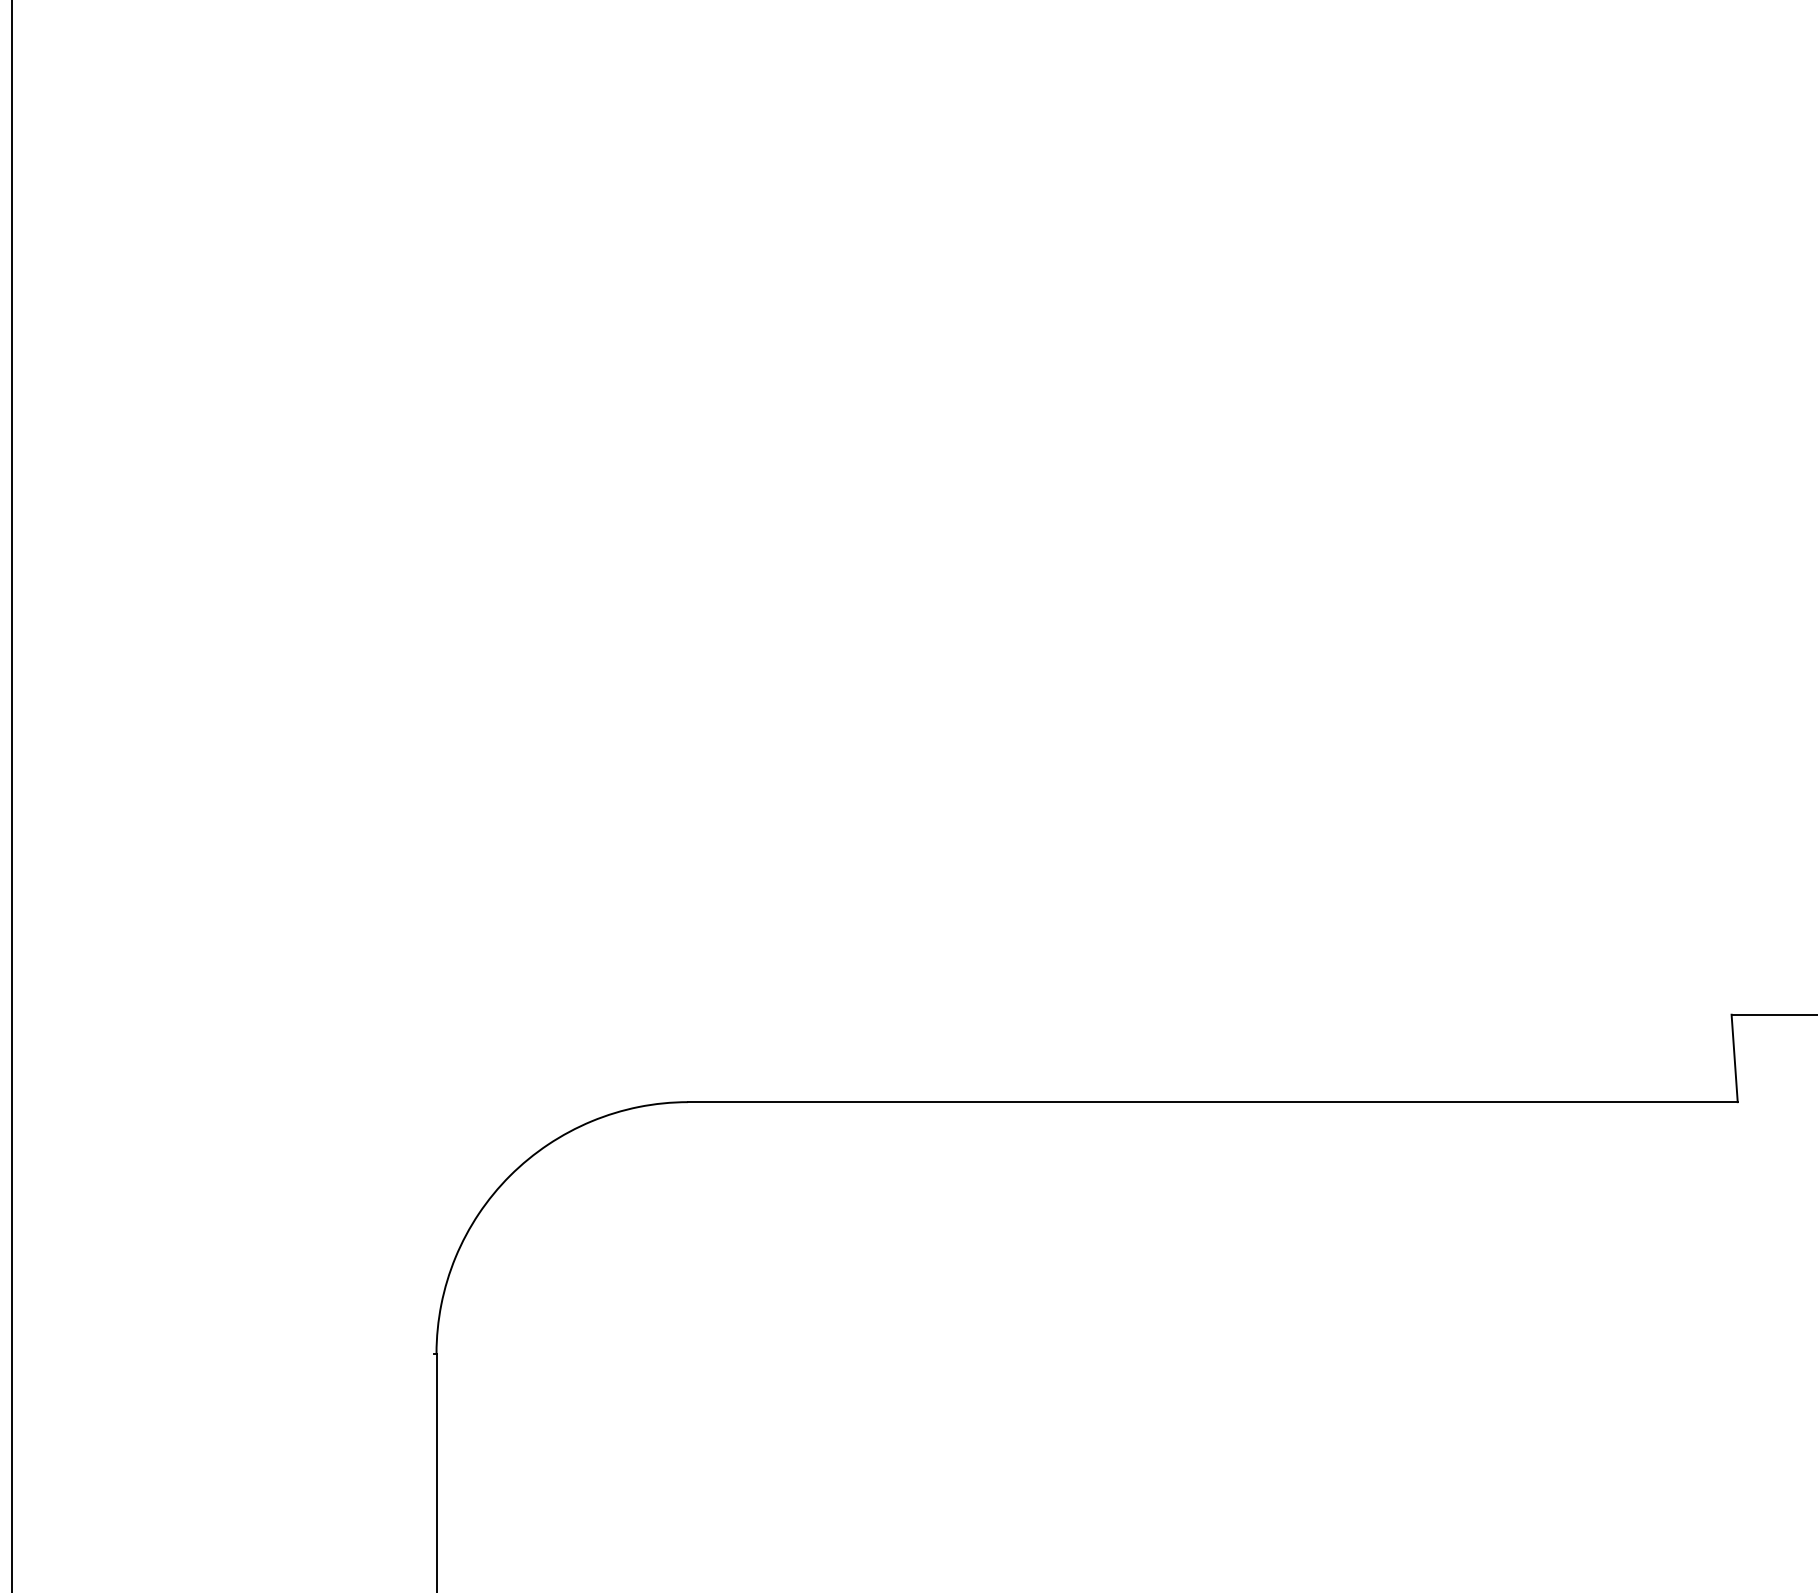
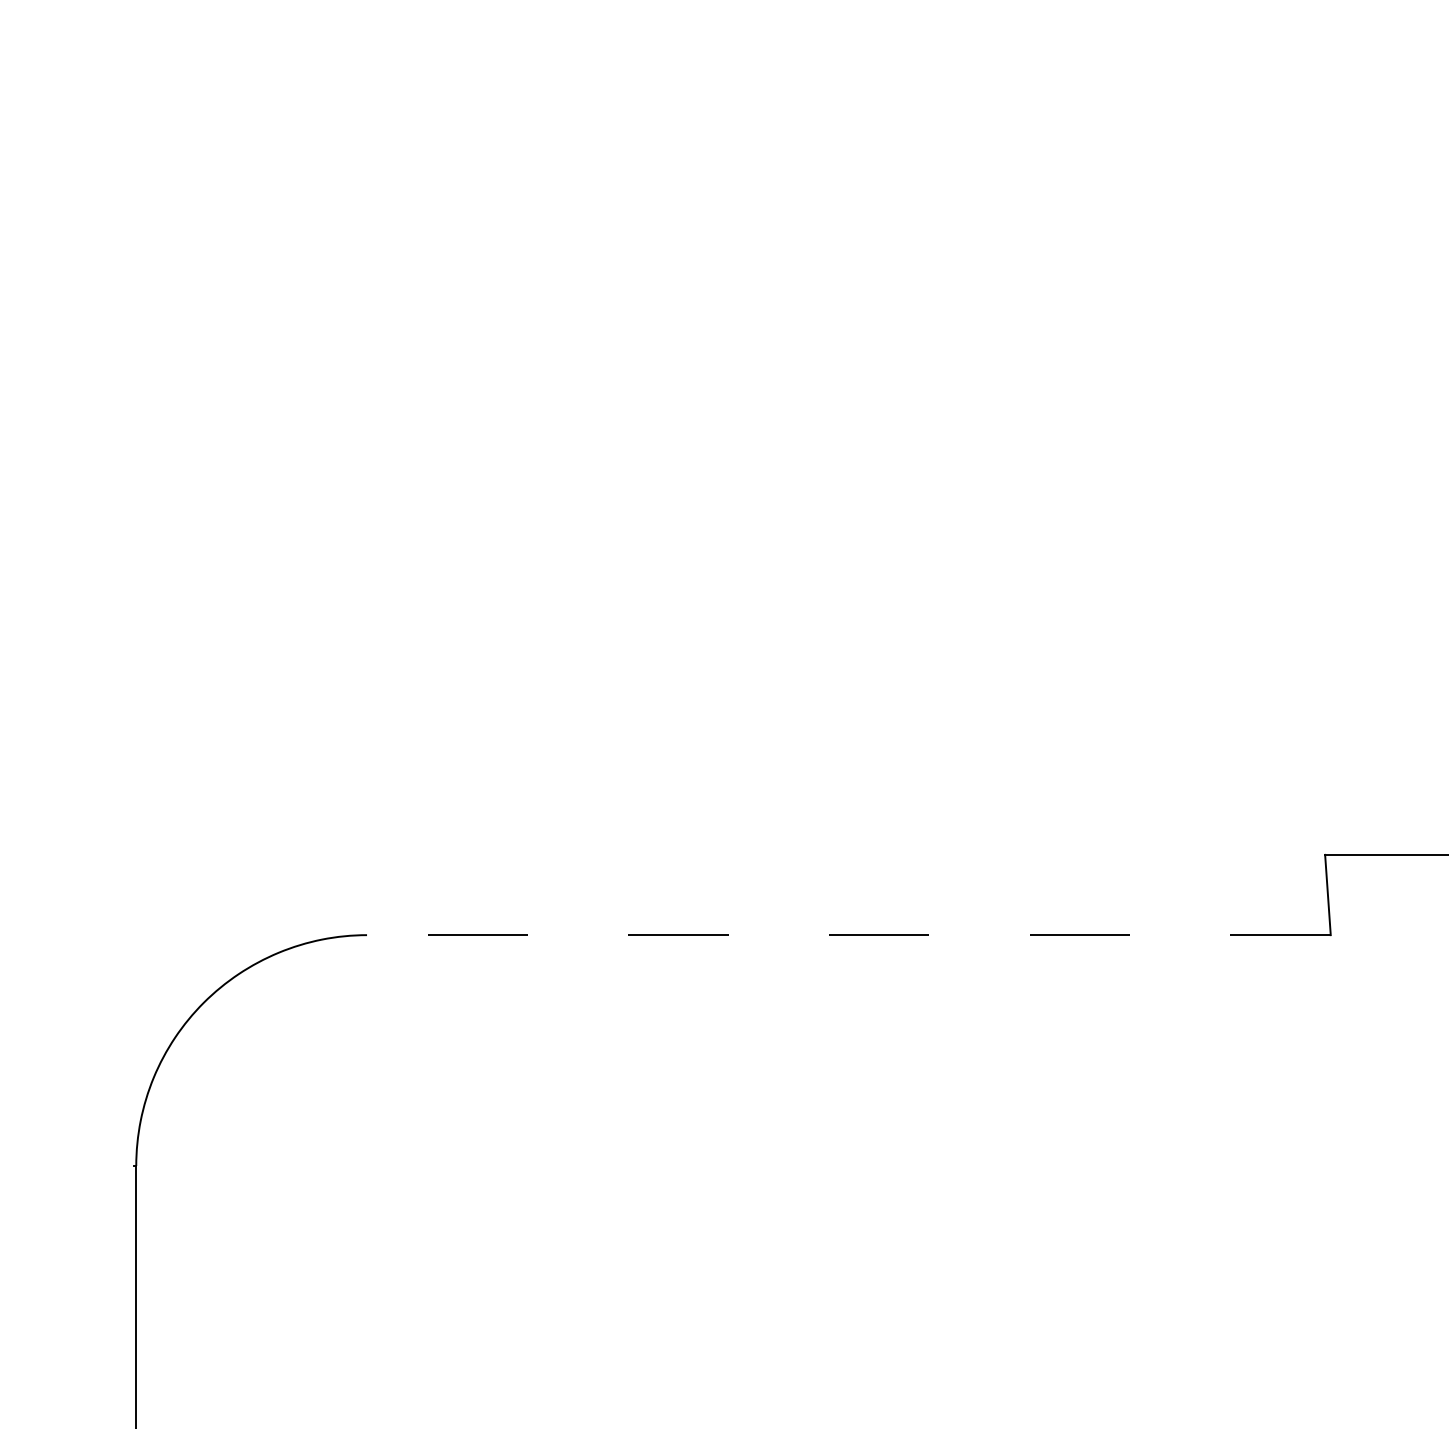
line: (1212, 1102) -> (848, 935), solid -> dashed

